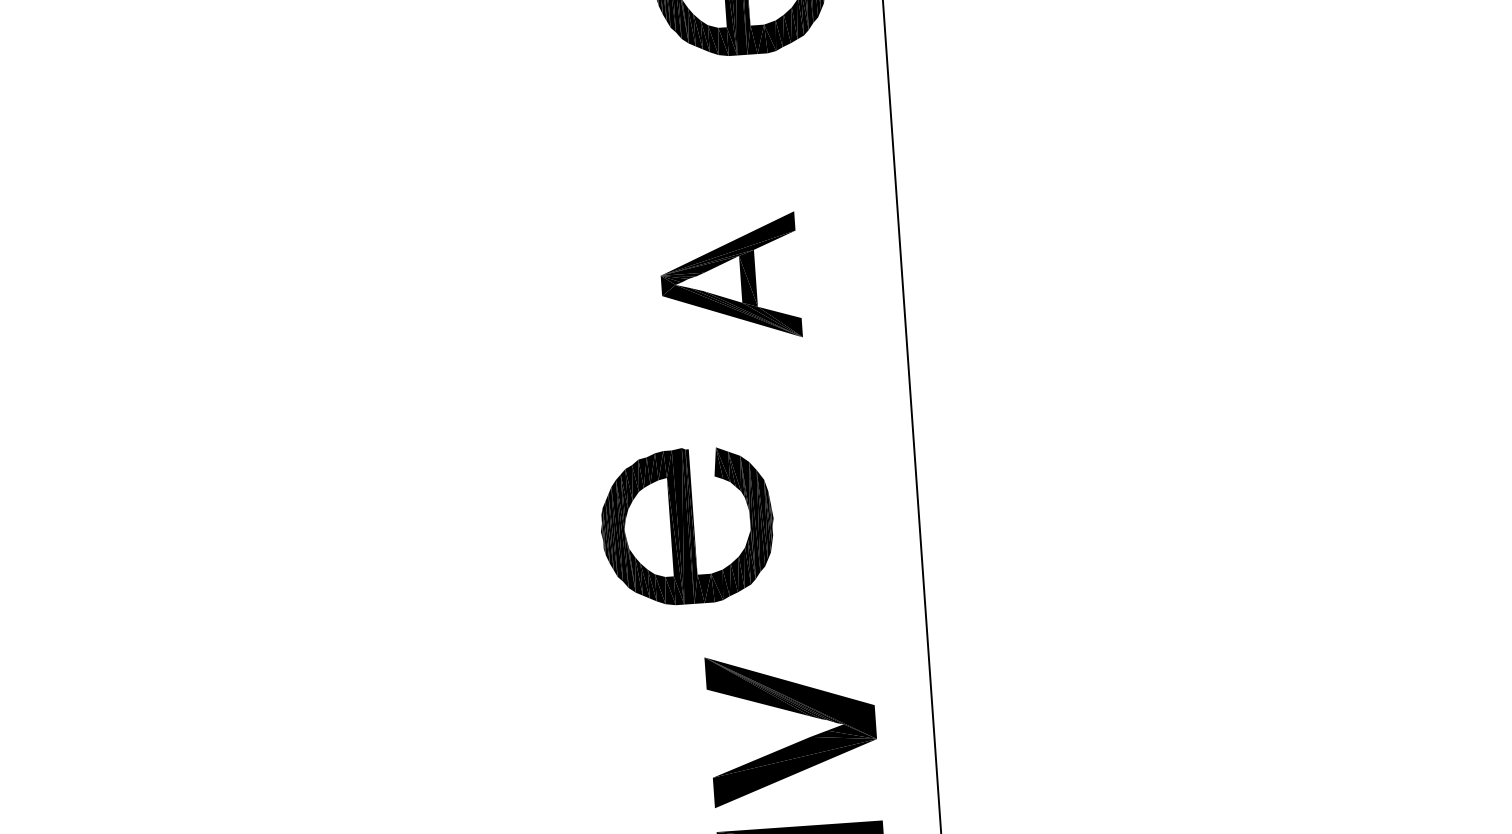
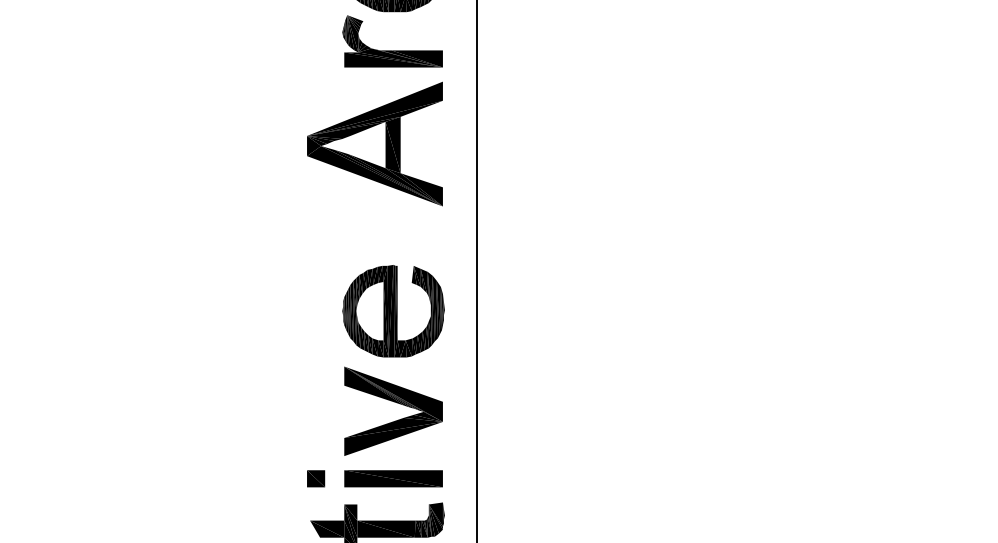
part: (748, 119) -> (392, 50), added
part: (729, 278) -> (374, 143), size x1.67
part: (687, 526) -> (393, 311), moved

